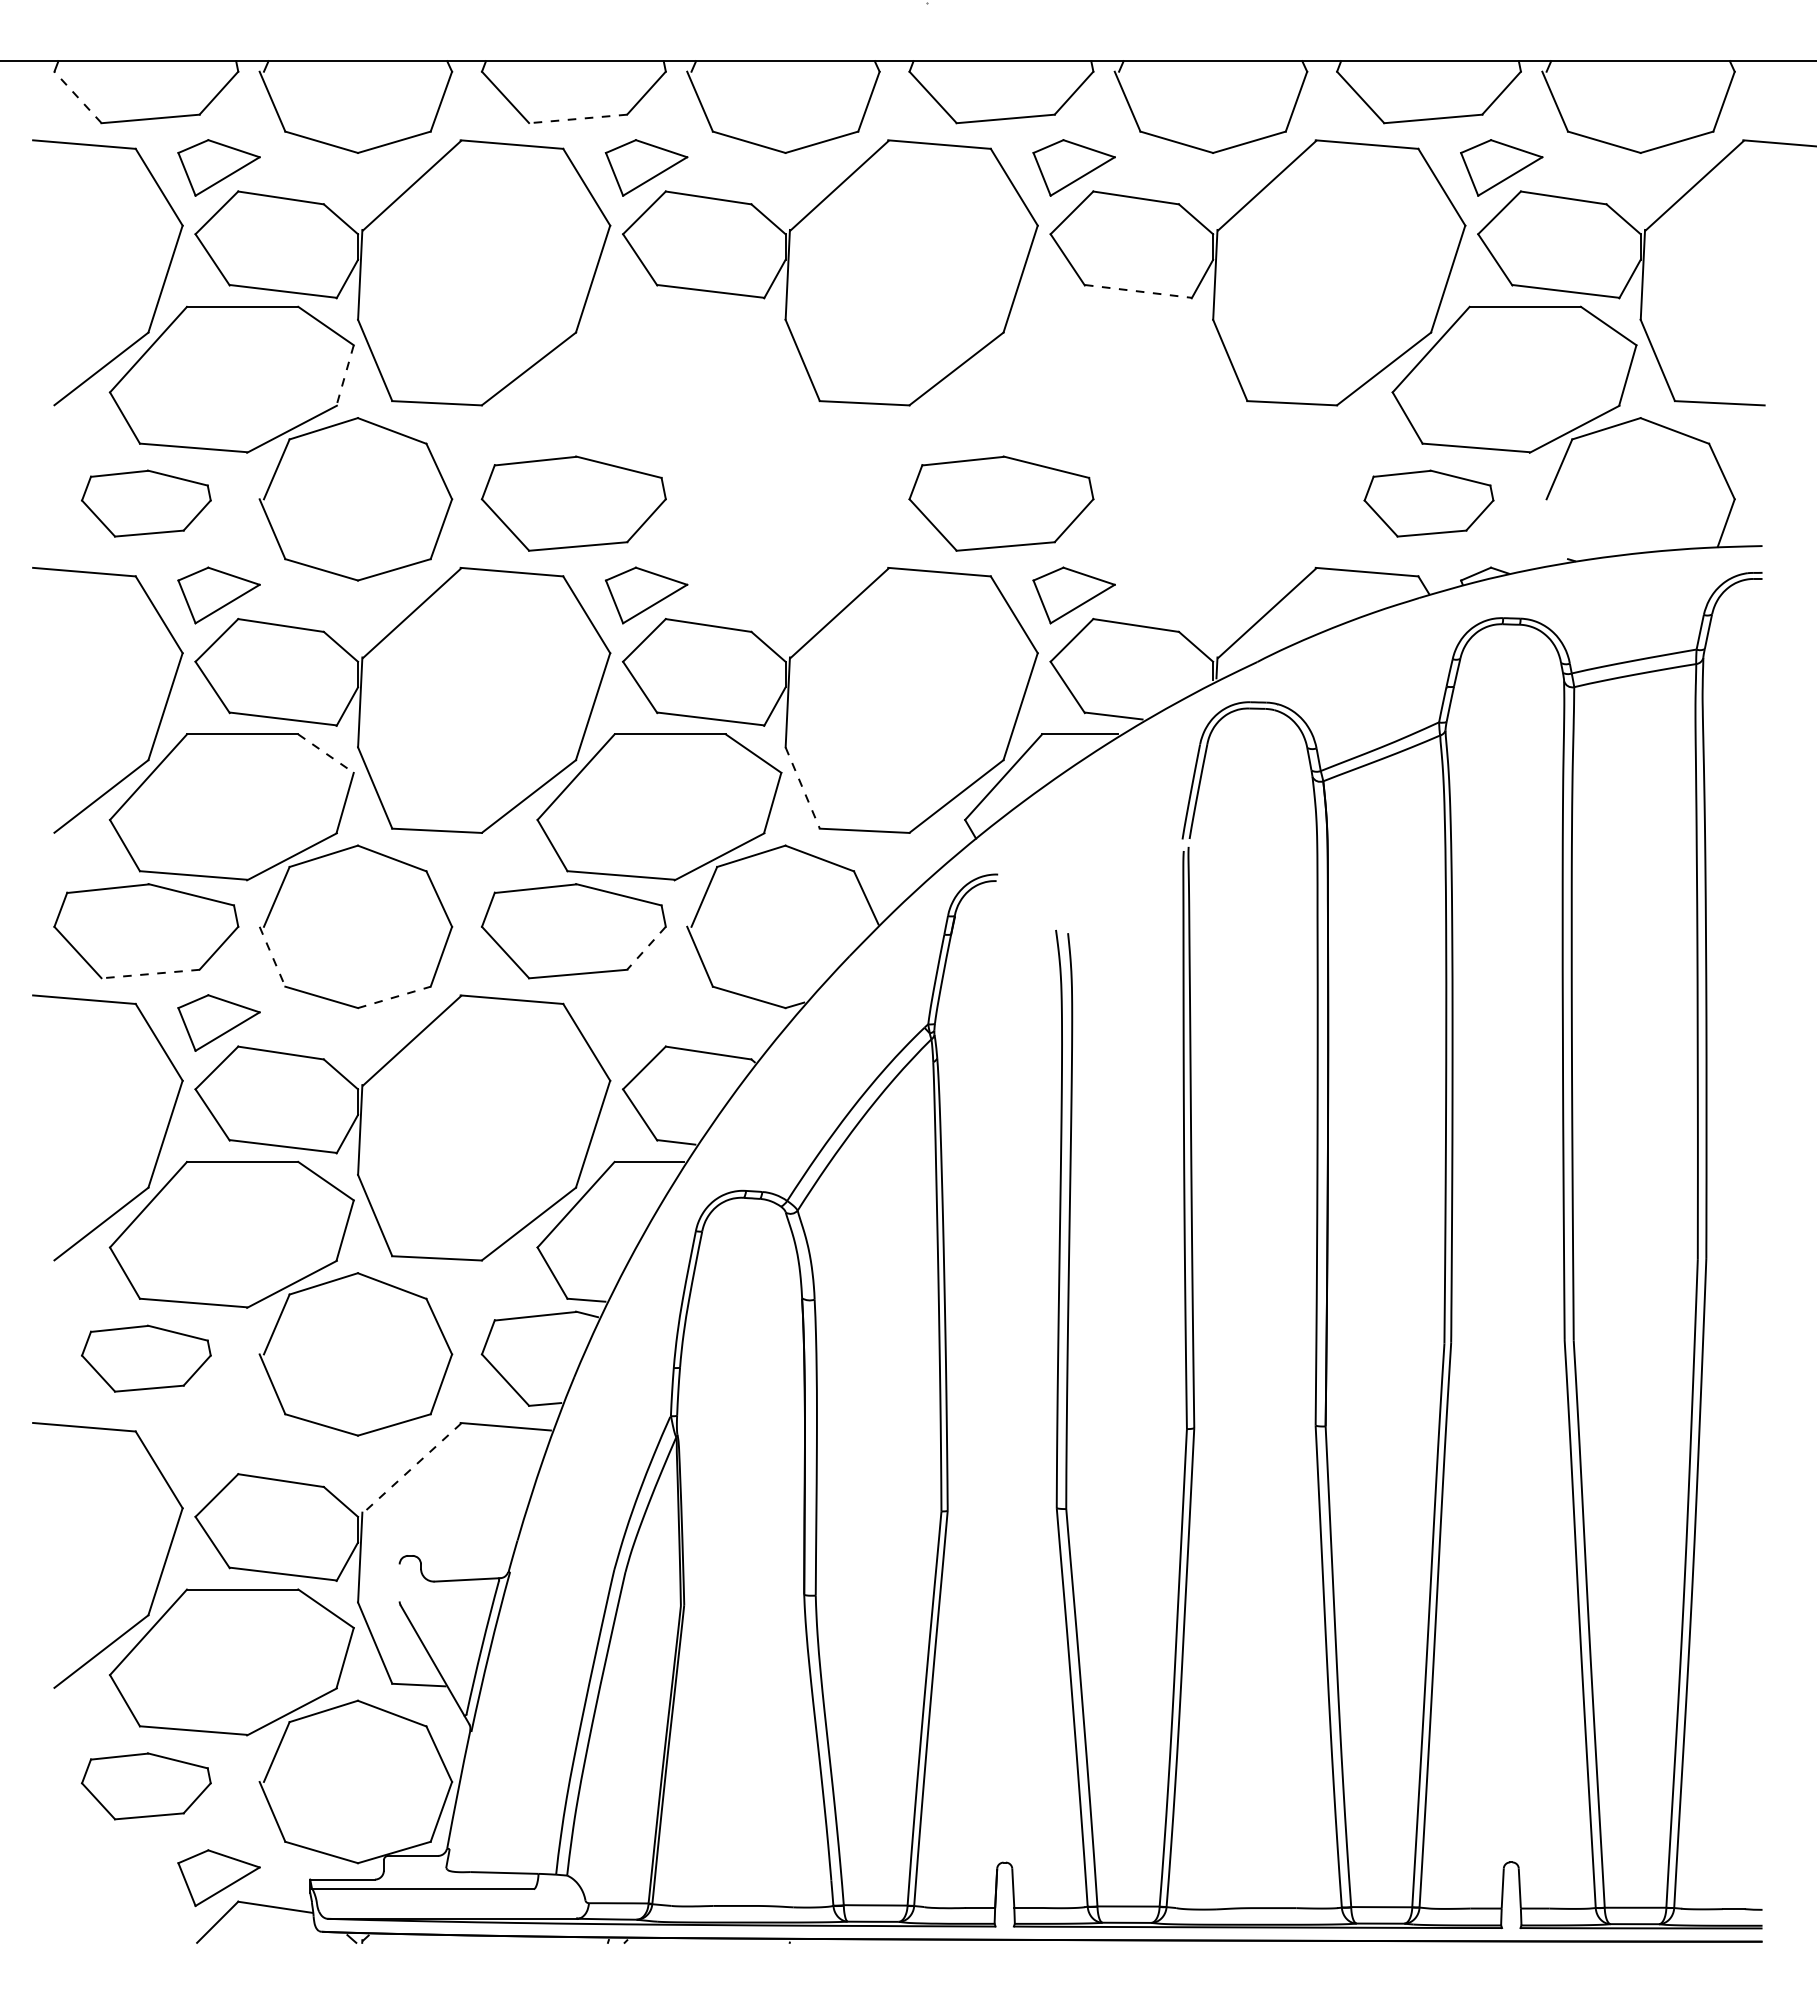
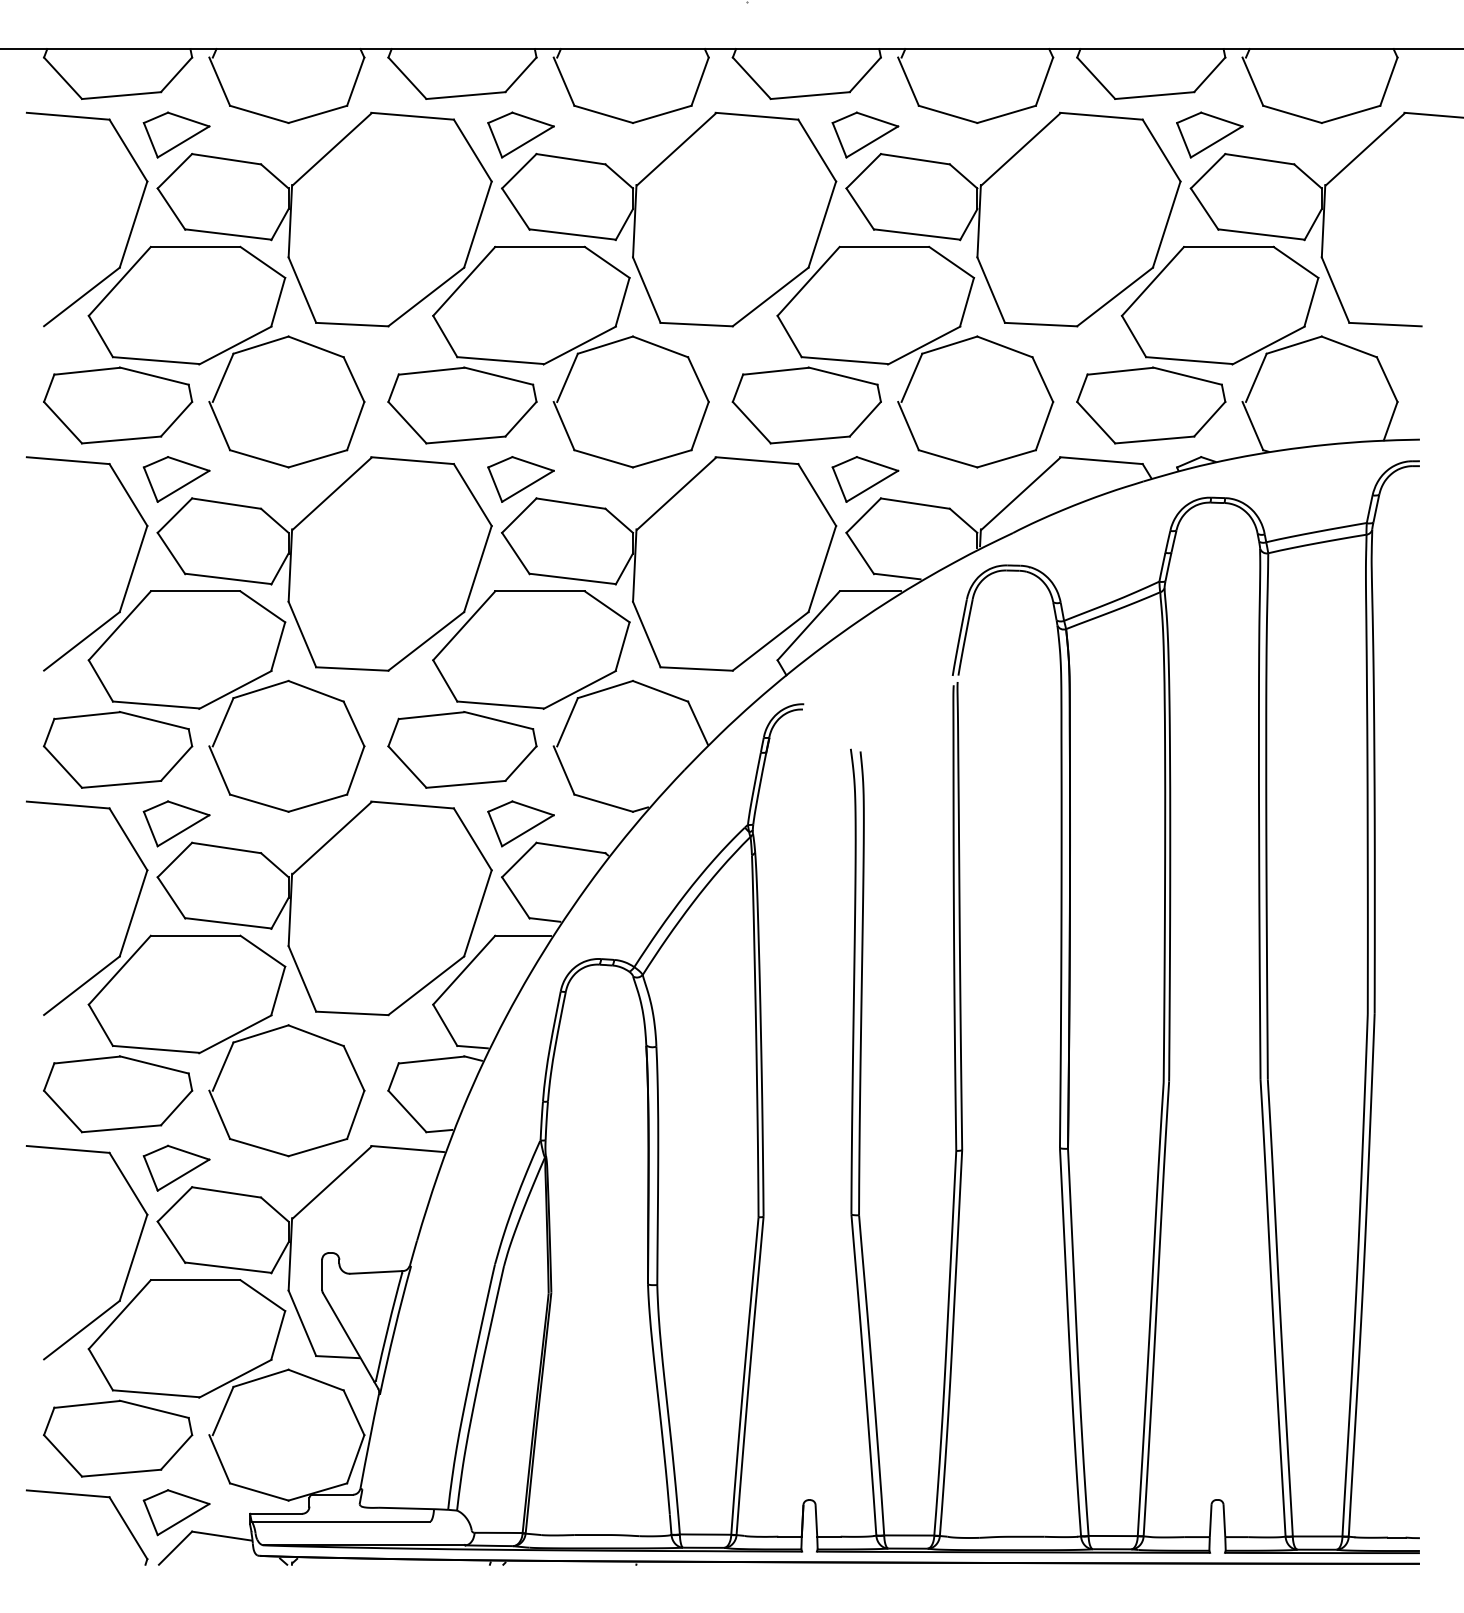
line: (77, 97) -> (62, 78), dashed -> solid
line: (577, 118) -> (465, 95), dashed -> solid
line: (1138, 291) -> (917, 234), dashed -> solid
line: (345, 375) -> (278, 302), dashed -> solid
part: (708, 443) -> (570, 357), added
part: (1136, 443) -> (915, 357), added
part: (146, 503) -> (118, 405), size x1.43
part: (1428, 503) -> (1150, 405), size x1.43
line: (1555, 529) -> (1253, 426), added
line: (326, 753) -> (263, 606), dashed -> solid
line: (802, 788) -> (646, 634), dashed -> solid
line: (646, 948) -> (520, 763), dashed -> solid
line: (272, 956) -> (219, 770), dashed -> solid
line: (150, 974) -> (121, 784), dashed -> solid
line: (394, 997) -> (317, 803), dashed -> solid
part: (646, 1022) -> (520, 823), added
part: (146, 1358) -> (118, 1094), size x1.43
part: (218, 1450) -> (176, 1168), added
line: (412, 1468) -> (332, 1182), dashed -> solid
line: (399, 1582) -> (322, 1274), added
part: (146, 1786) -> (118, 1438), size x1.43
part: (113, 1858) -> (91, 1496), added

